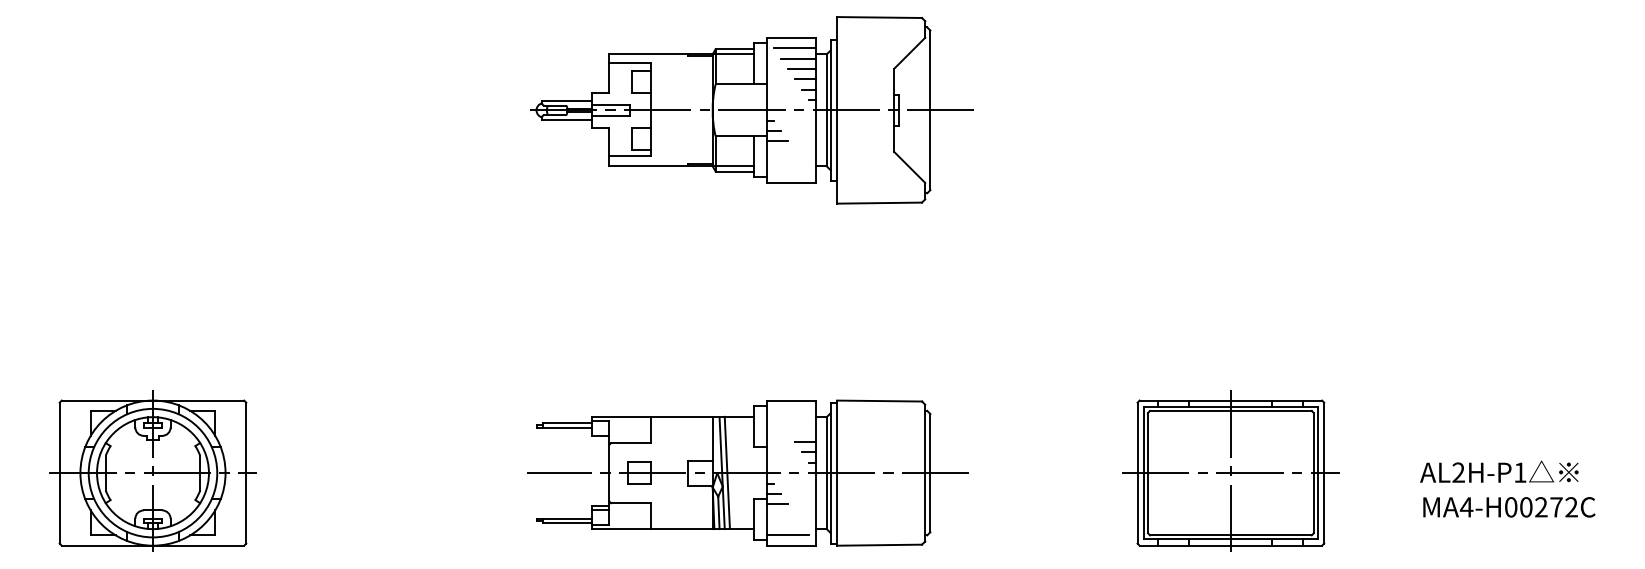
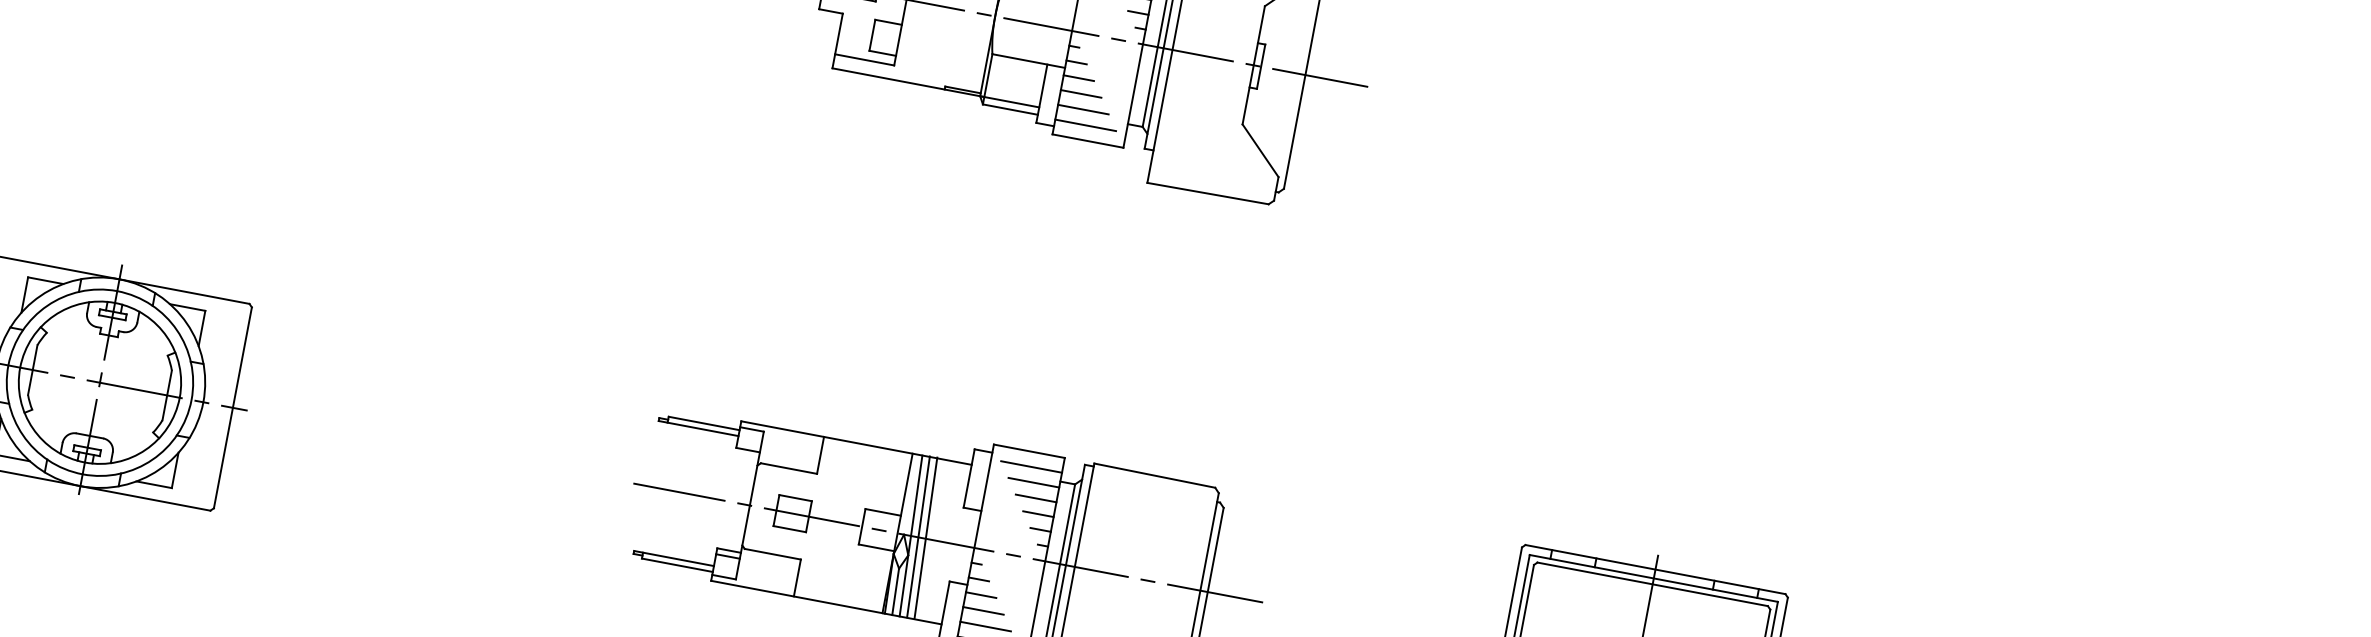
line: (780, 151) -> (1080, 93), added
line: (784, 162) -> (1083, 110), added
line: (787, 172) -> (1085, 125), added
line: (794, 410) -> (1030, 466), added
line: (798, 421) -> (1033, 482), added
line: (801, 431) -> (1035, 498), added
line: (732, 472) -> (925, 537), added
line: (780, 514) -> (983, 610), added
line: (784, 524) -> (986, 625), added

